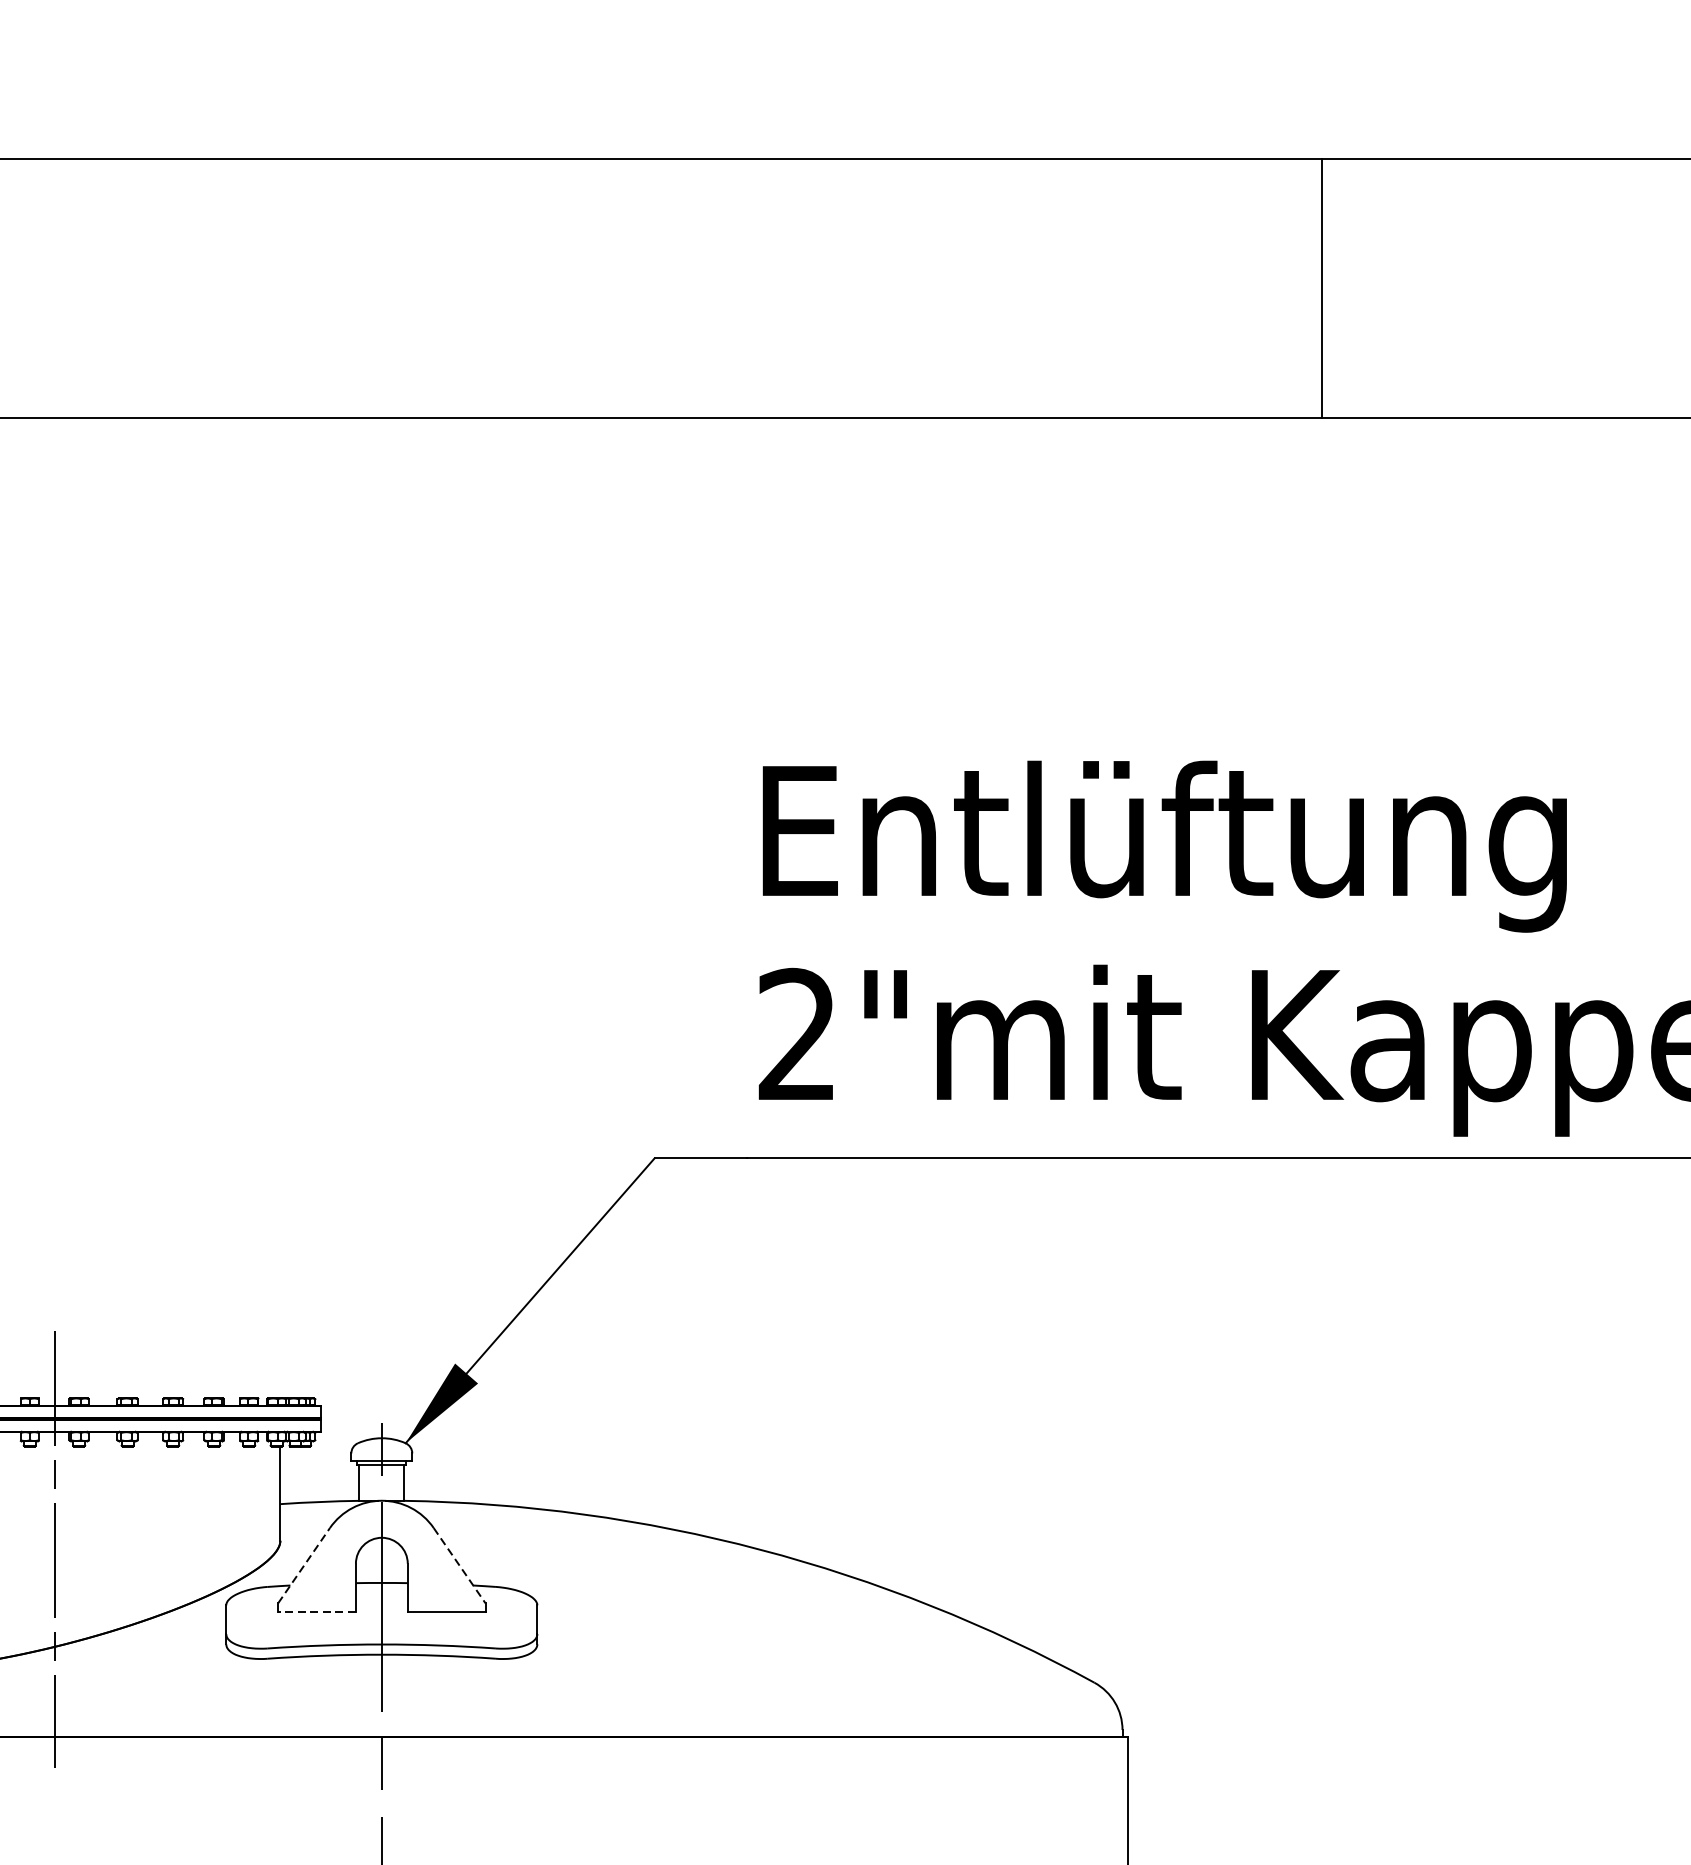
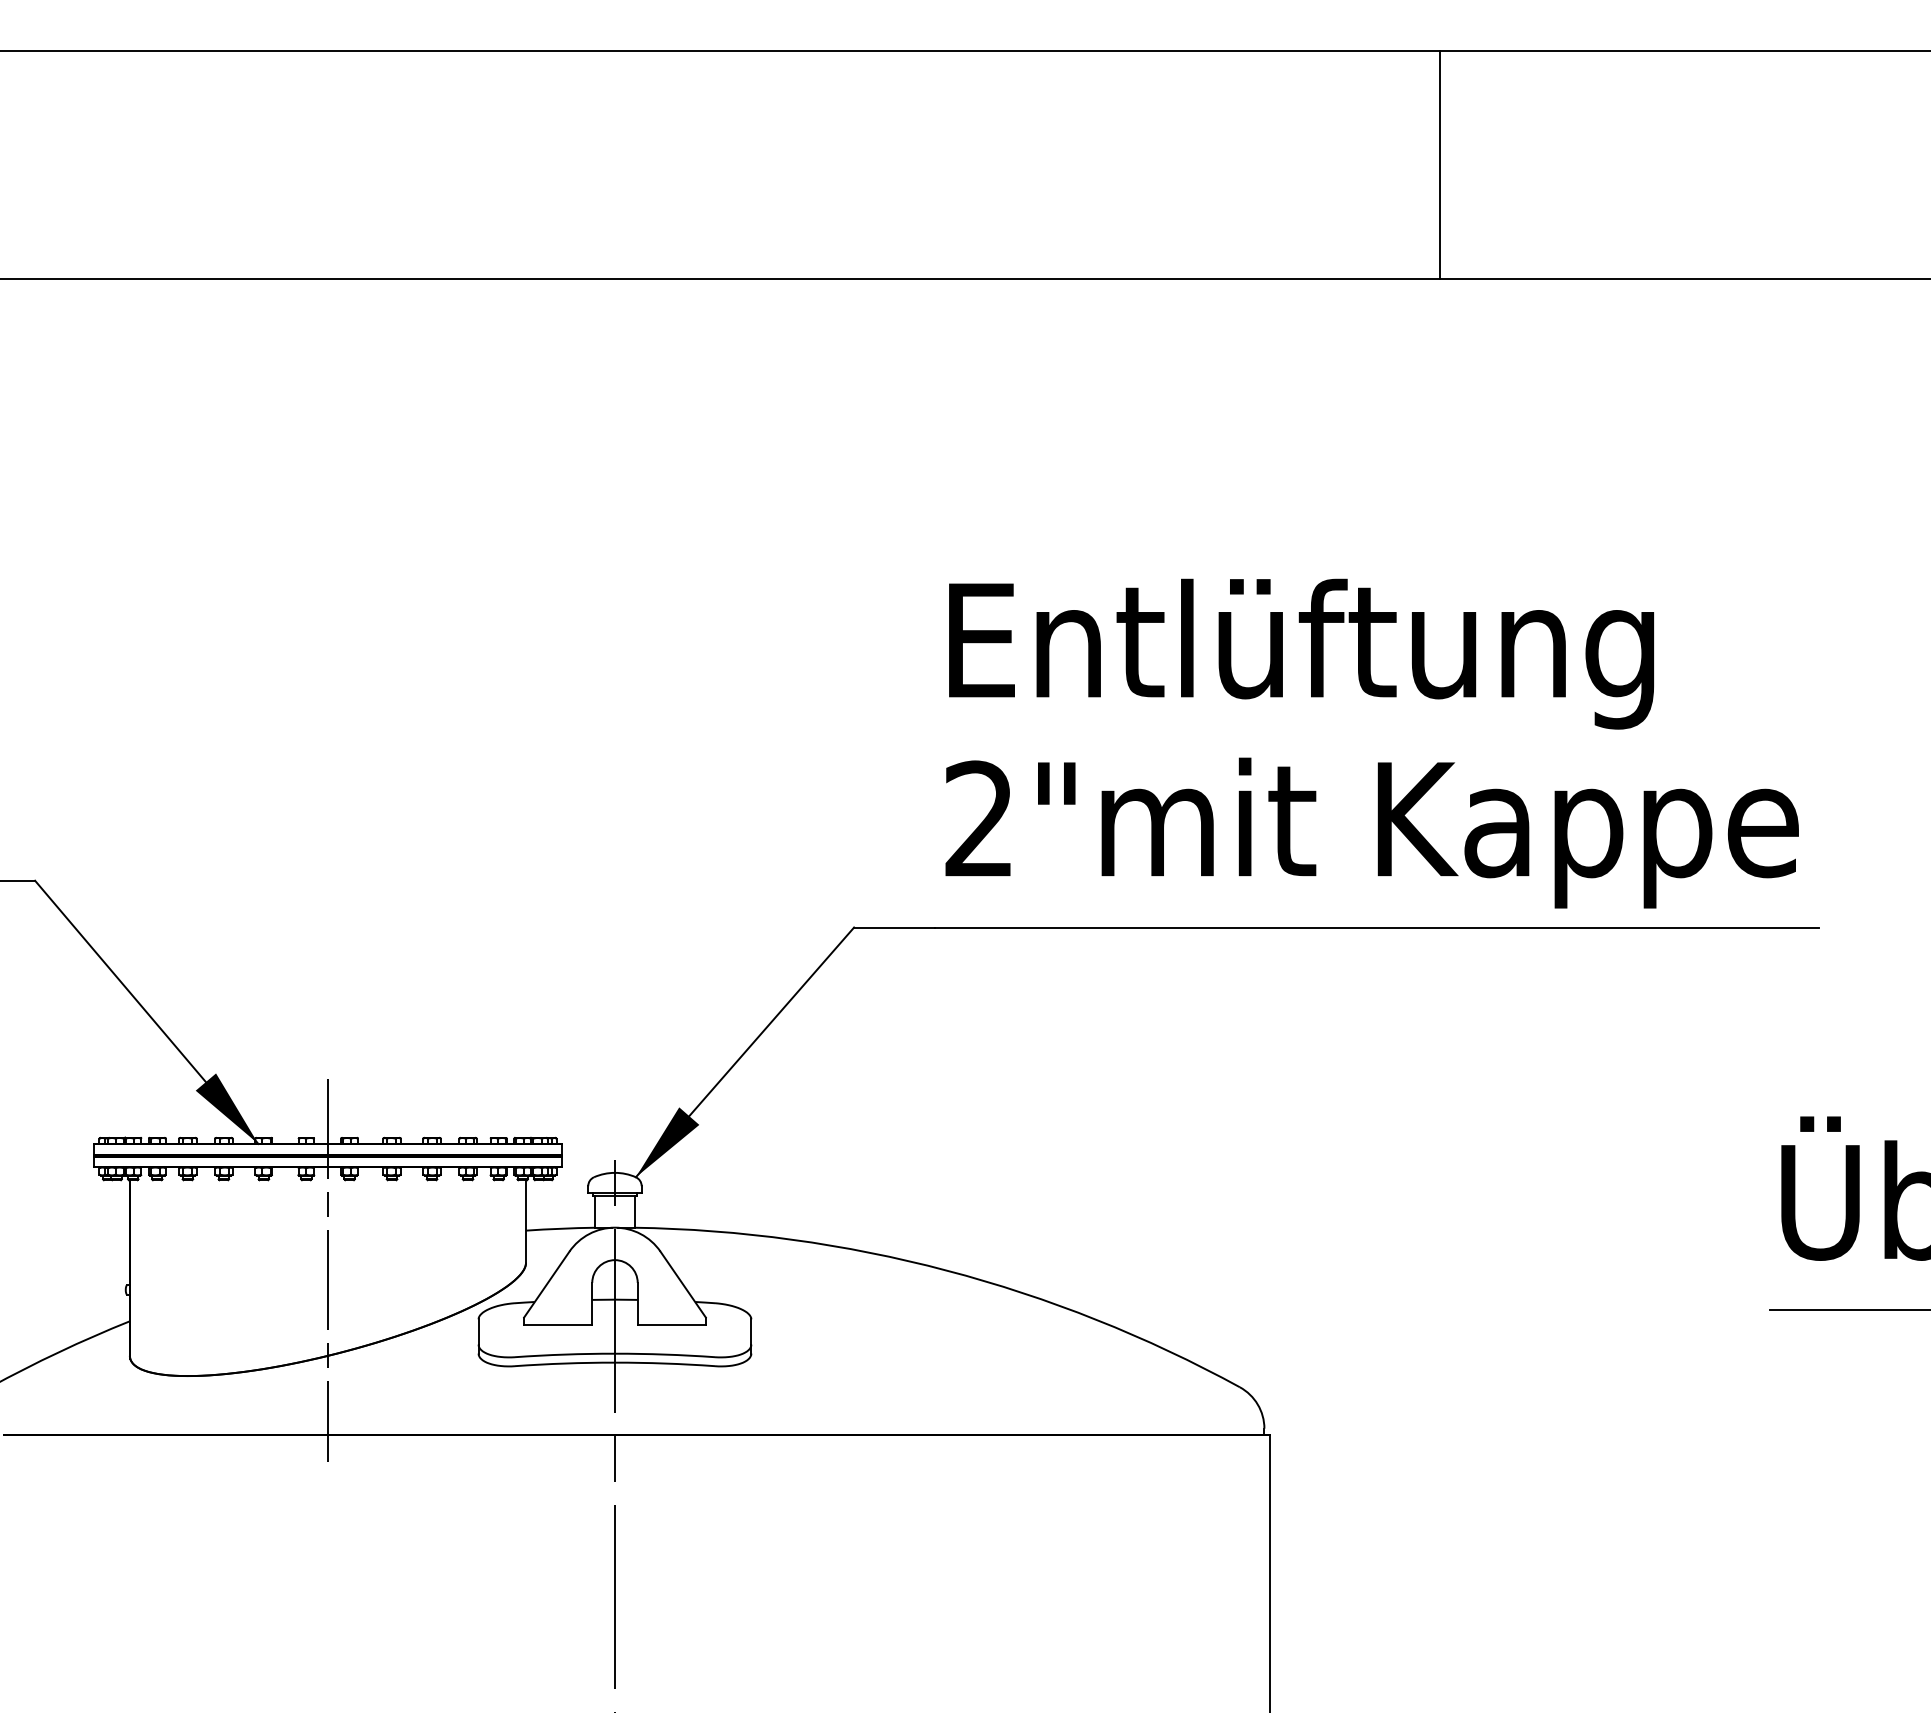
line: (304, 1565) -> (547, 1284), dashed -> solid
line: (459, 1566) -> (683, 1285), dashed -> solid
line: (316, 1612) -> (557, 1325), dashed -> solid

